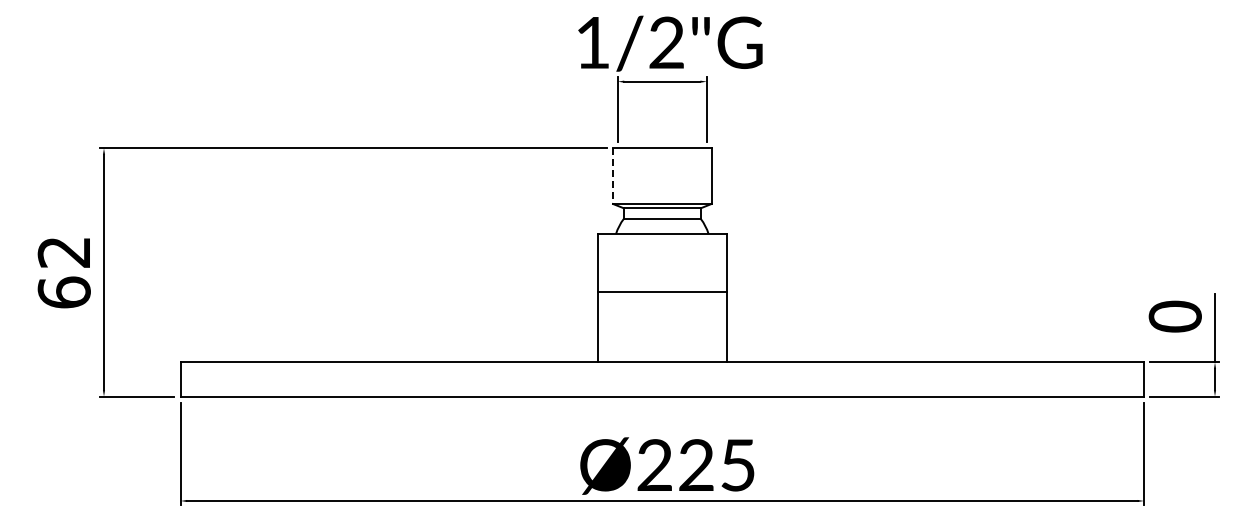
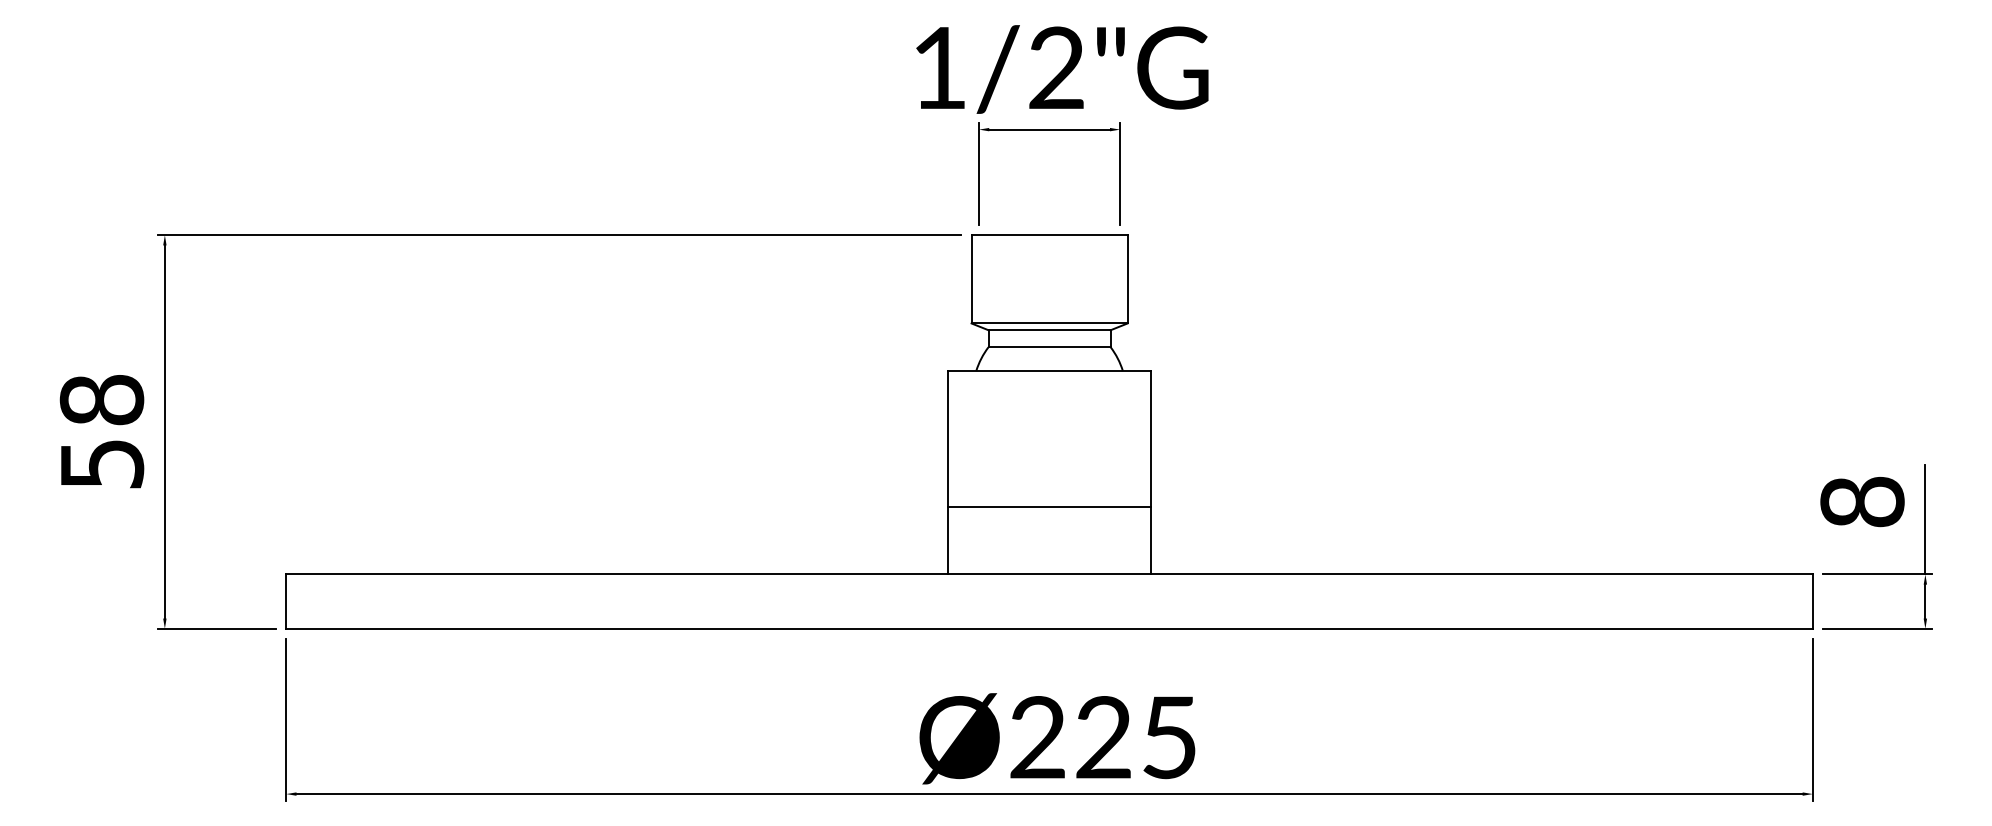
line: (613, 176) -> (972, 279), dashed -> solid
text: (63, 272) -> (100, 432), 62 -> 58
line: (662, 291) -> (1049, 506), moved
text: (1175, 316) -> (1862, 501), 0 -> 8

